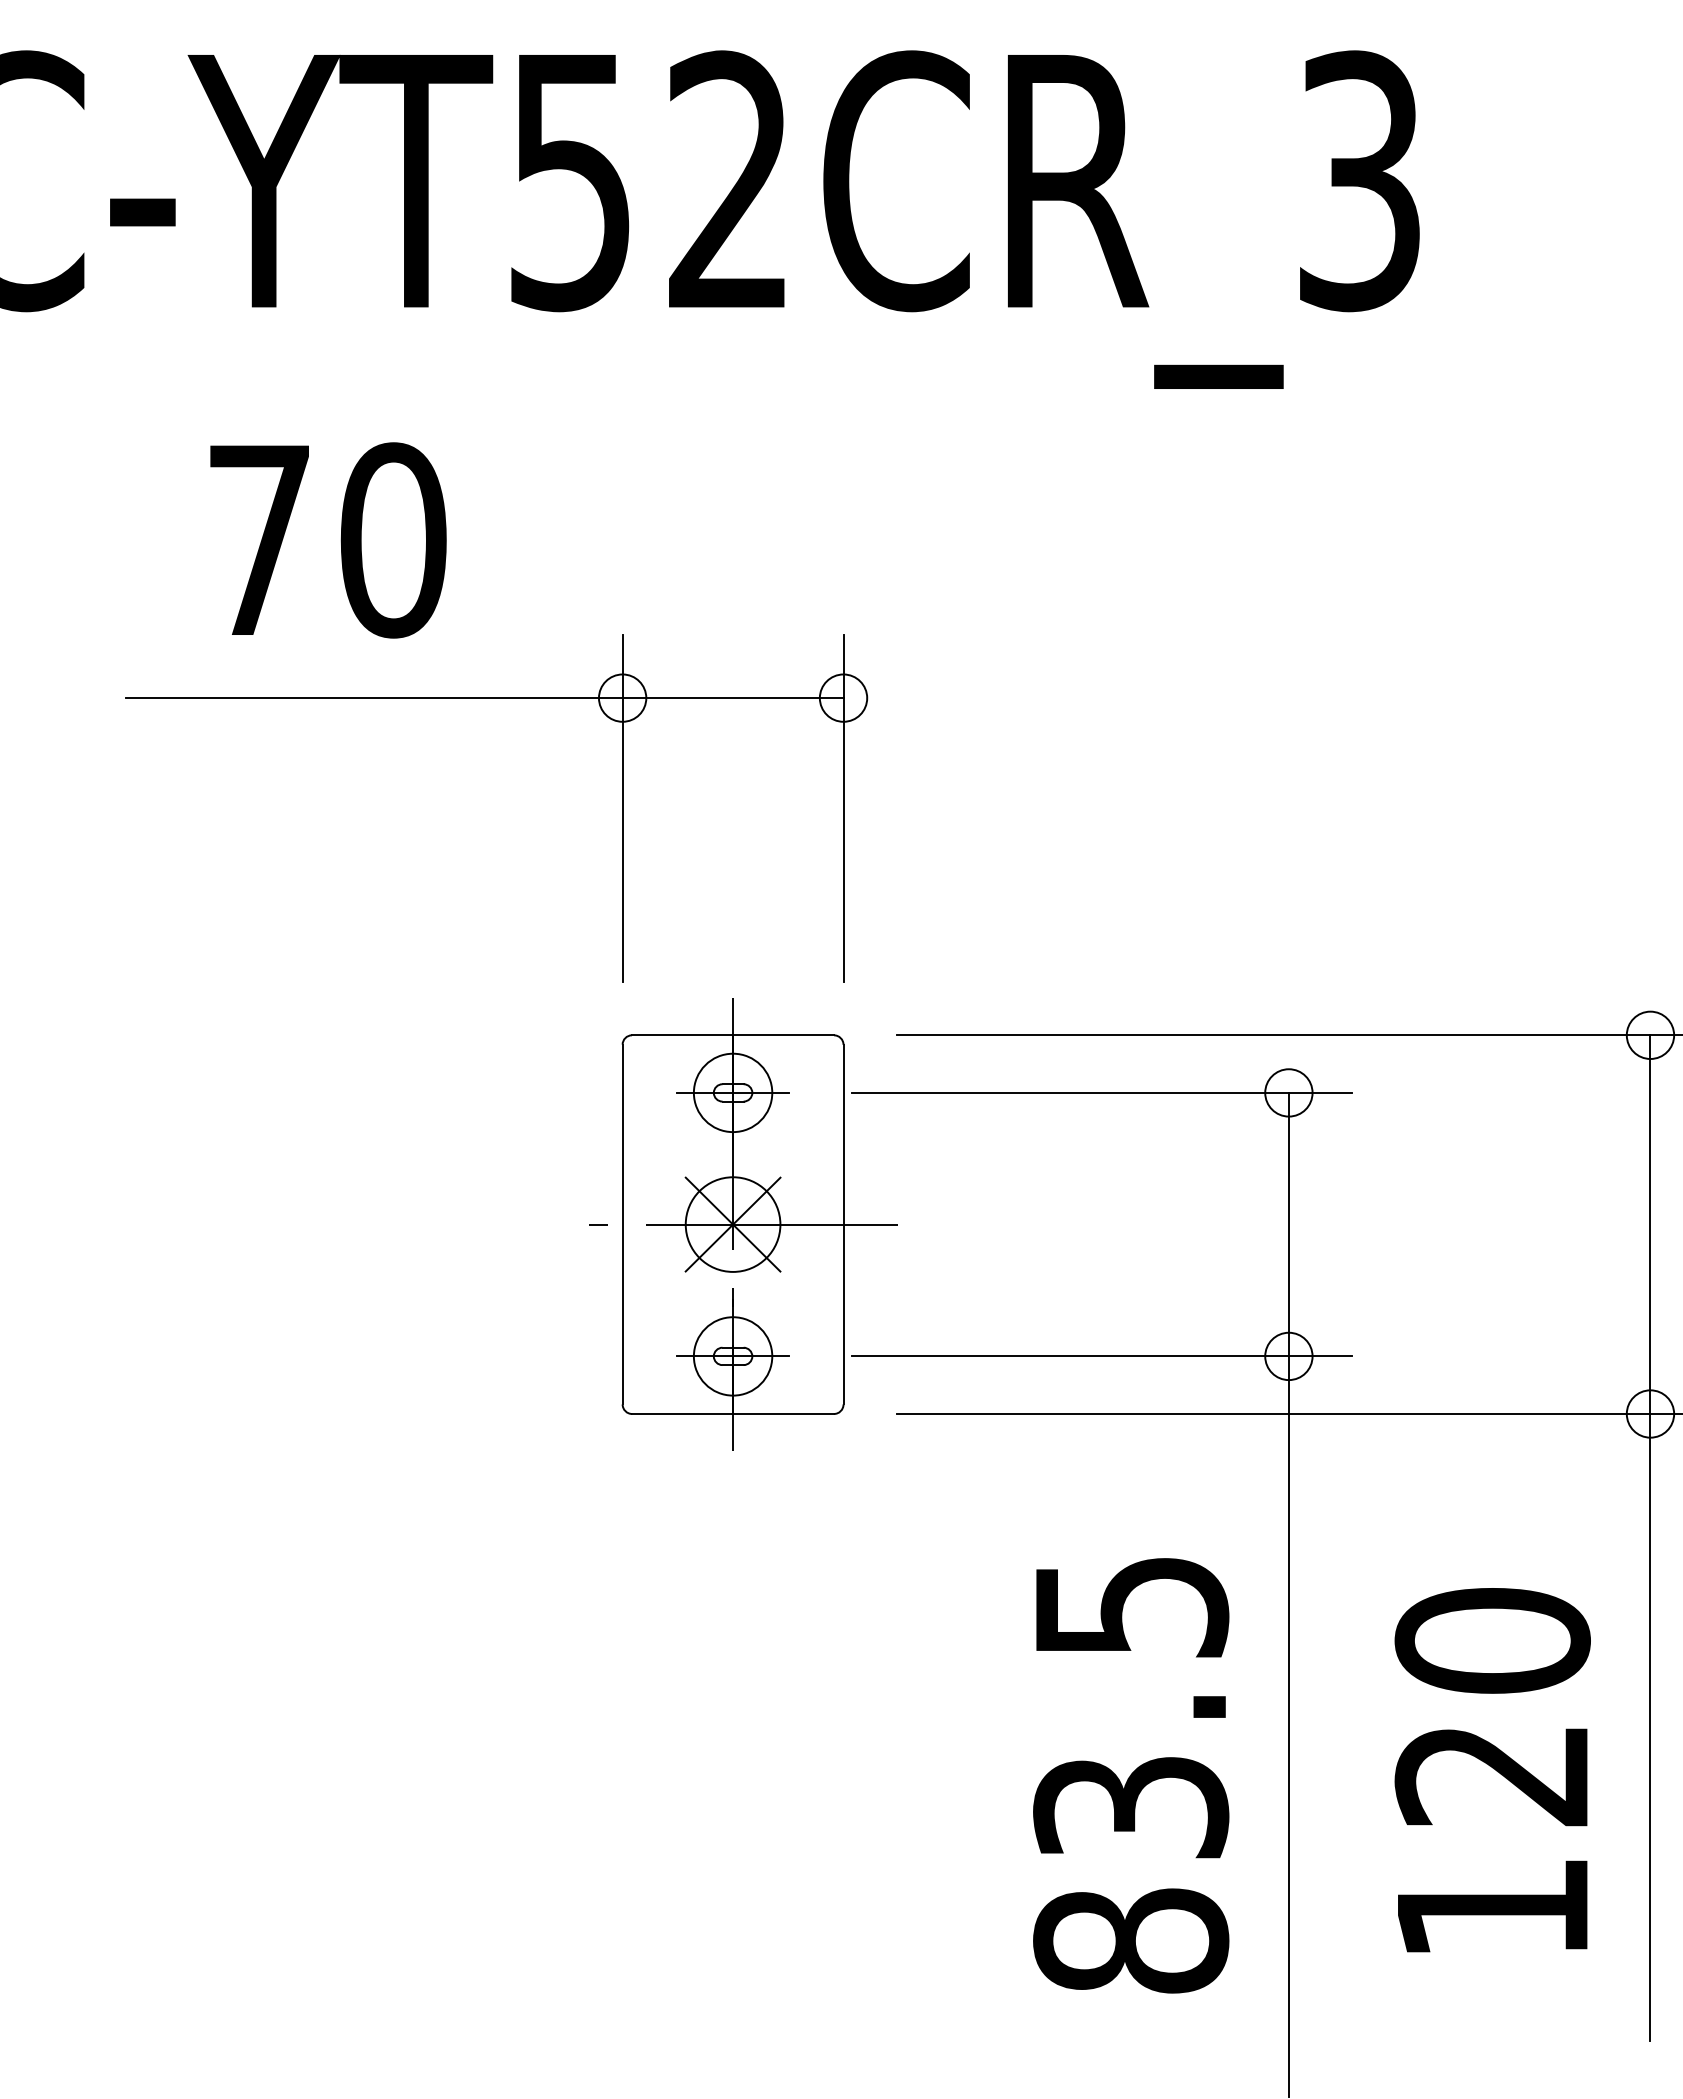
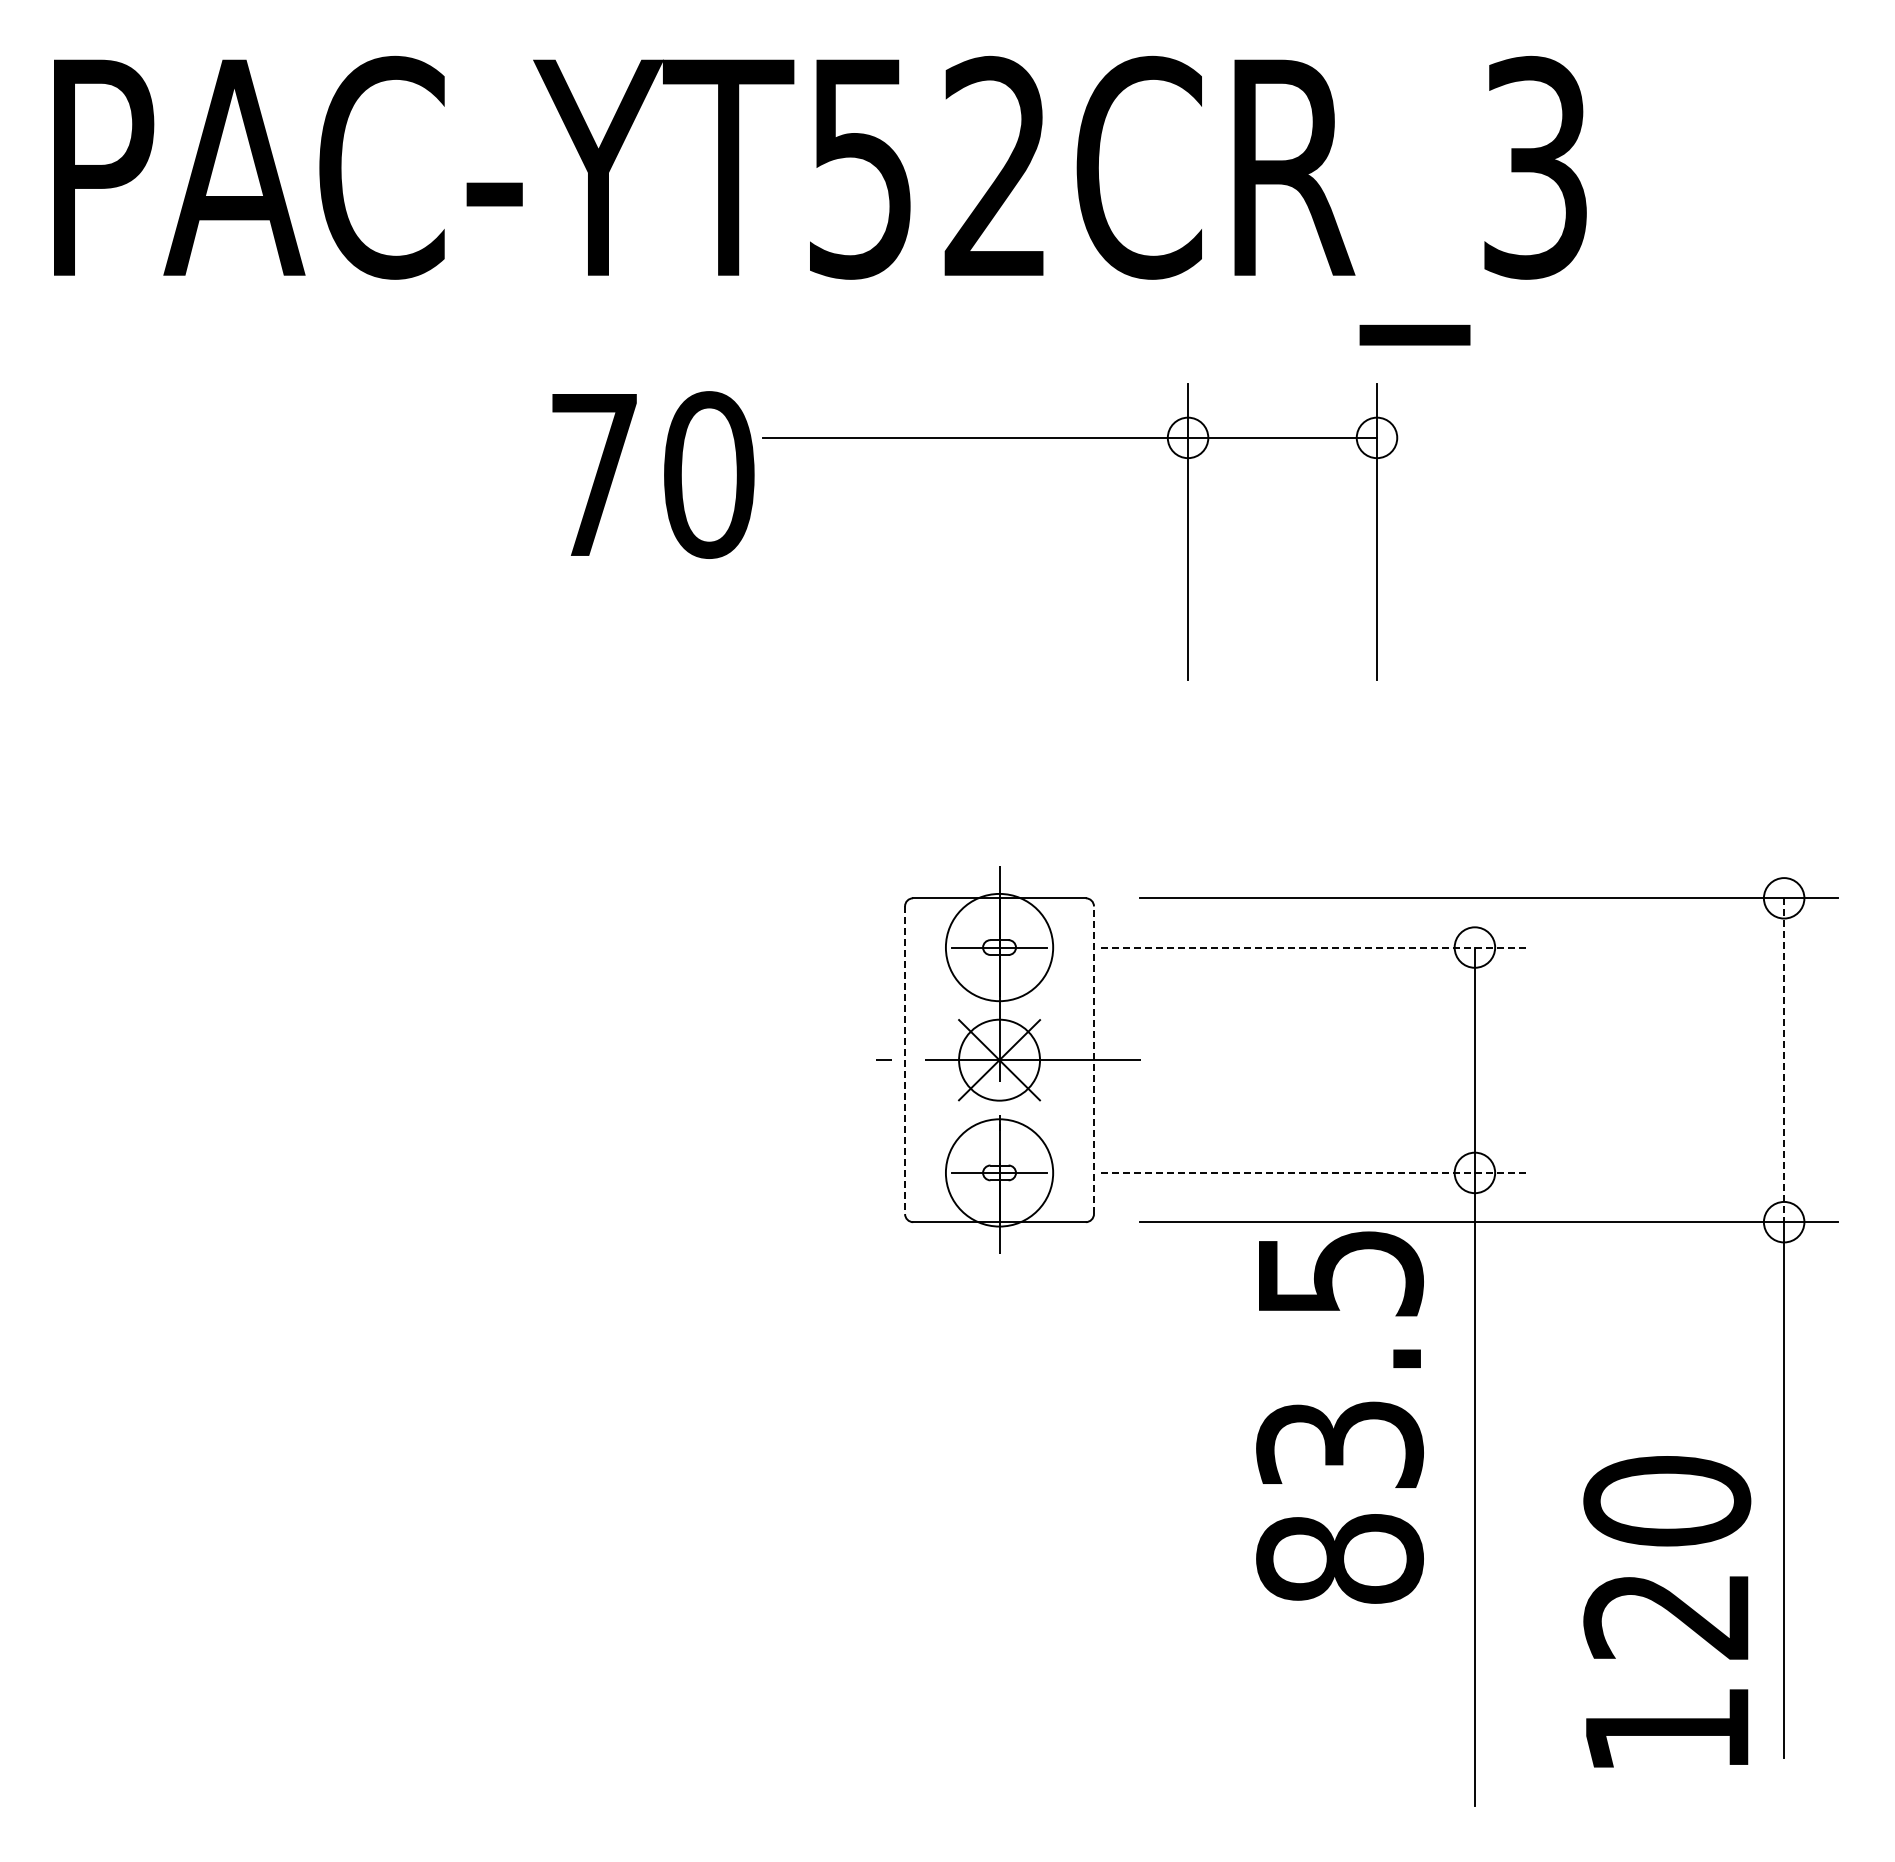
part: (496, 698) -> (1080, 438), moved
circle: (733, 1092) -> (999, 947), size x1.6
line: (1102, 1092) -> (1315, 947), solid -> dashed
line: (623, 1224) -> (905, 1060), solid -> dashed
line: (844, 1224) -> (1094, 1060), solid -> dashed
line: (1650, 1224) -> (1784, 1060), solid -> dashed
circle: (733, 1355) -> (999, 1172), size x1.6
line: (1102, 1355) -> (1315, 1172), solid -> dashed
text: (1493, 1769) -> (1667, 1611), moved
text: (1130, 1775) -> (1339, 1417), moved

